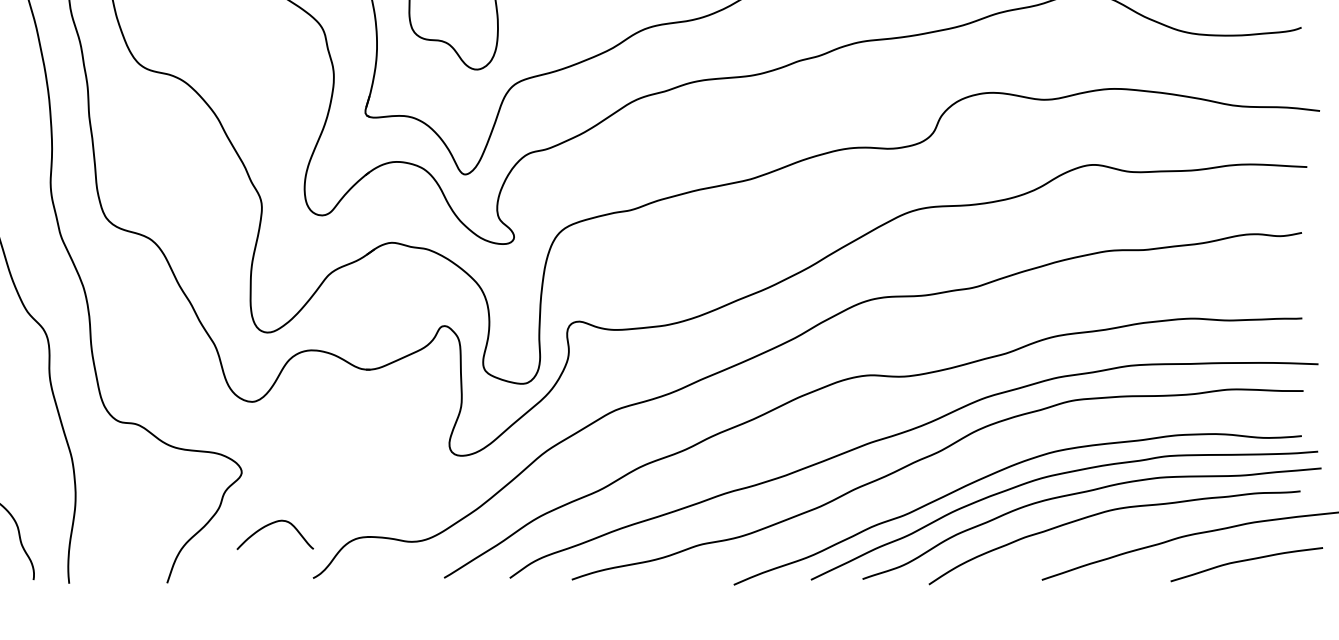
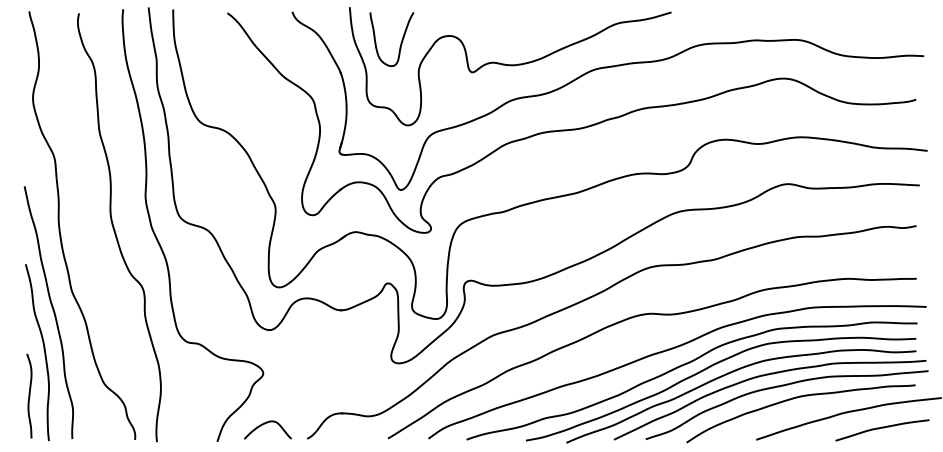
curve: (962, 465) -> (707, 369), added
curve: (271, 525) -> (265, 424), moved

